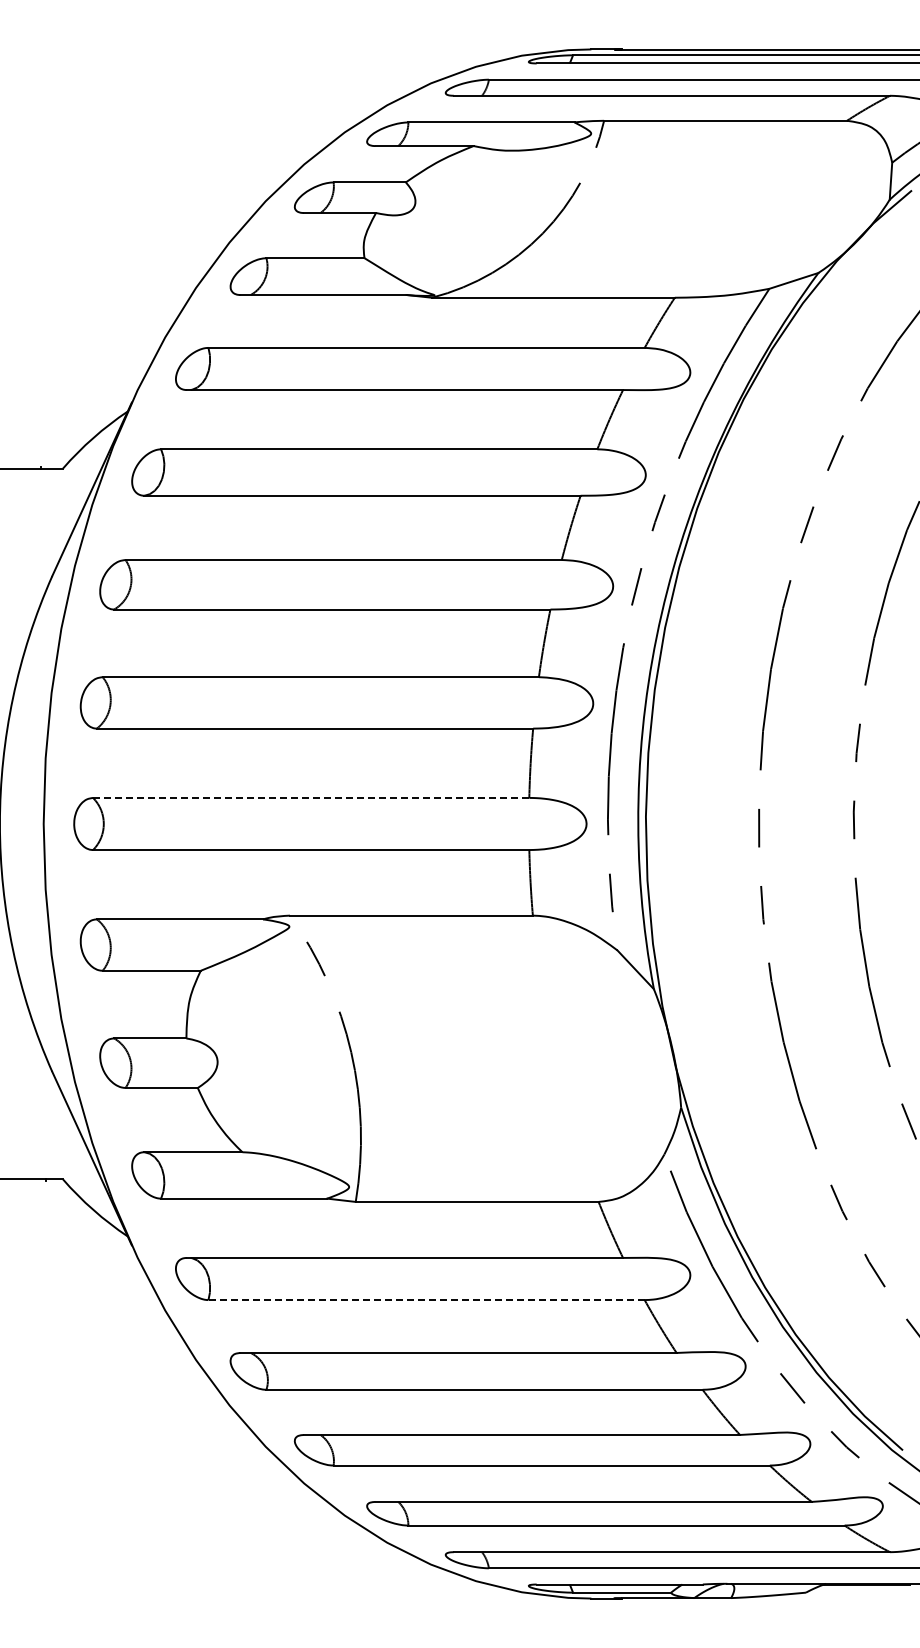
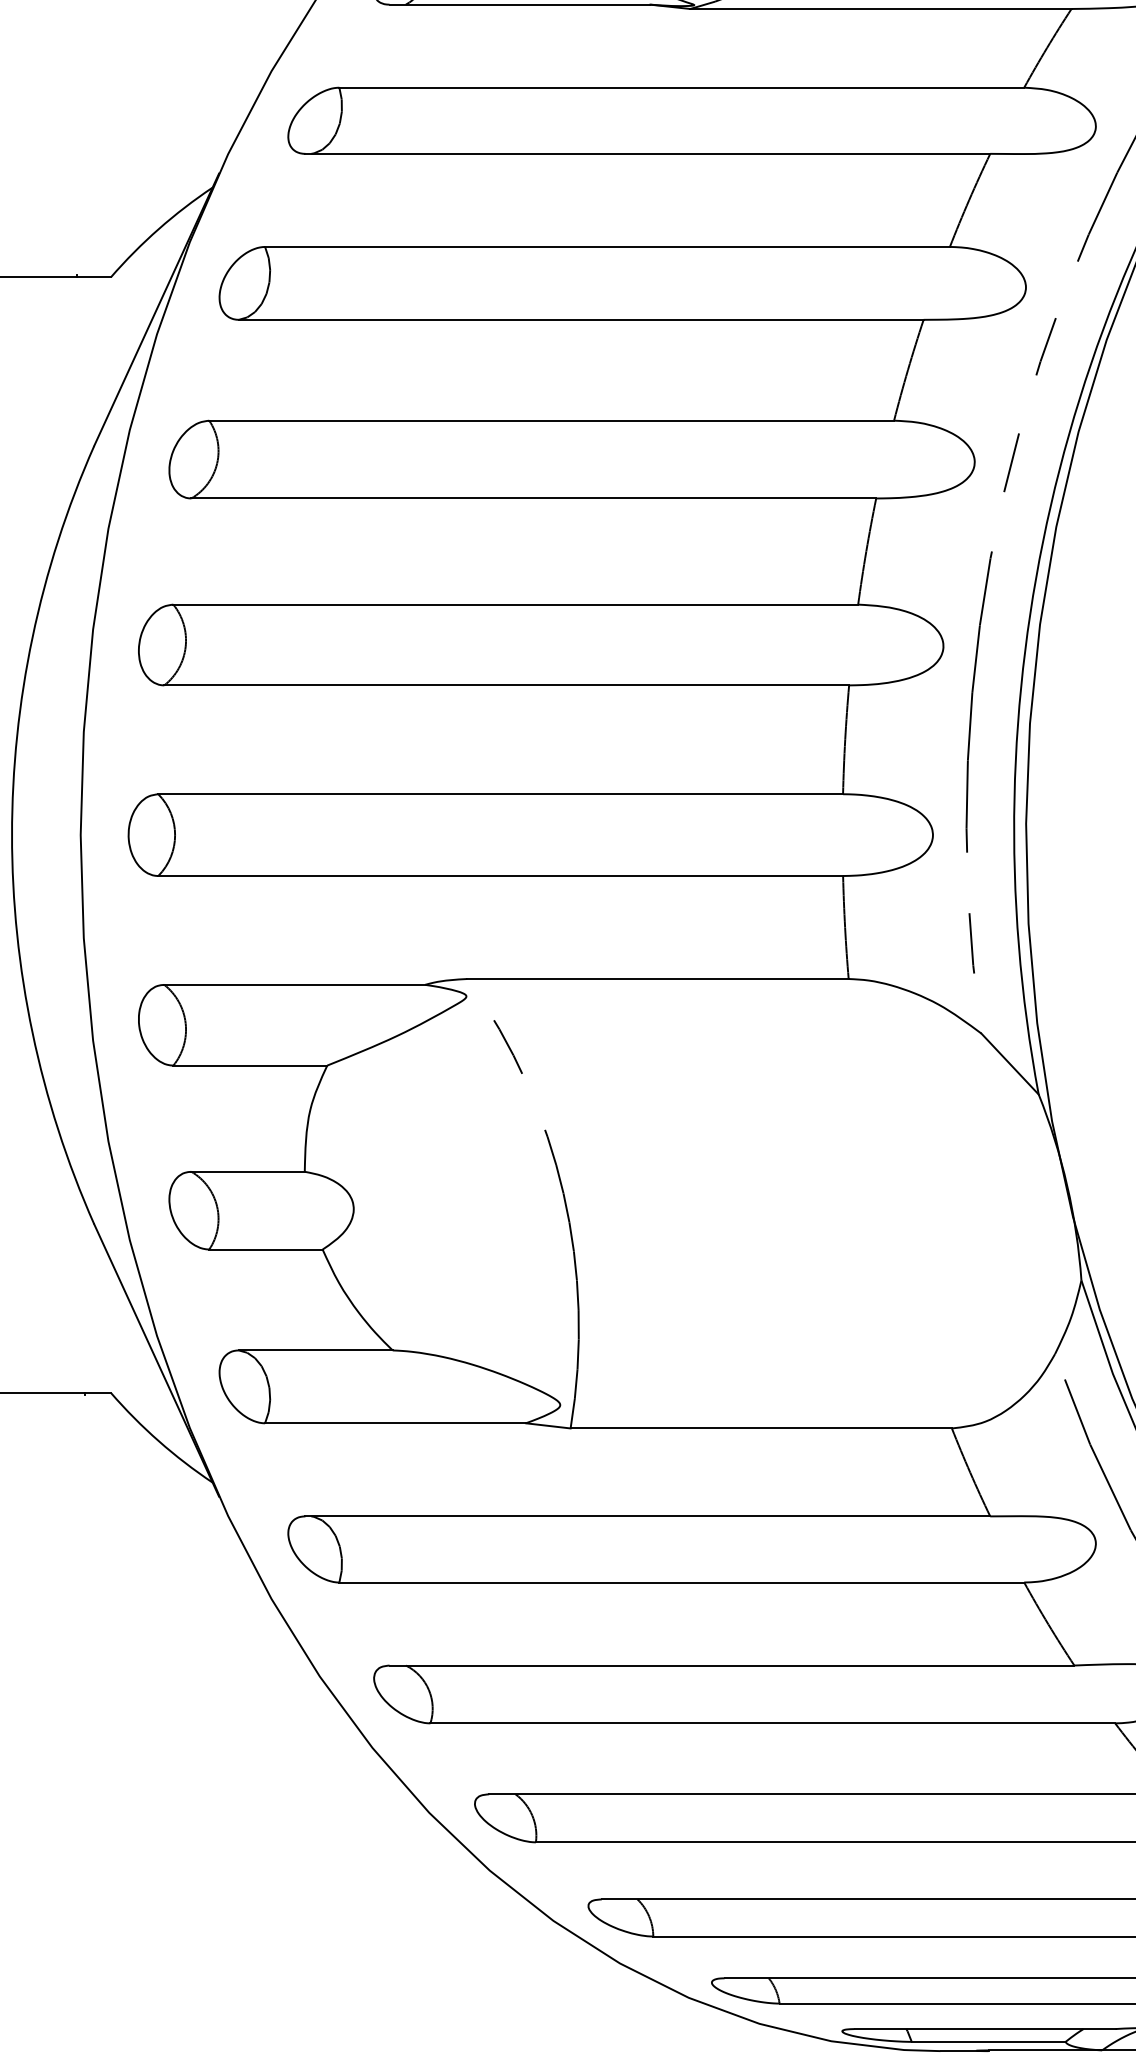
line: (311, 797) -> (501, 793), dashed -> solid
line: (426, 1300) -> (681, 1583), dashed -> solid

